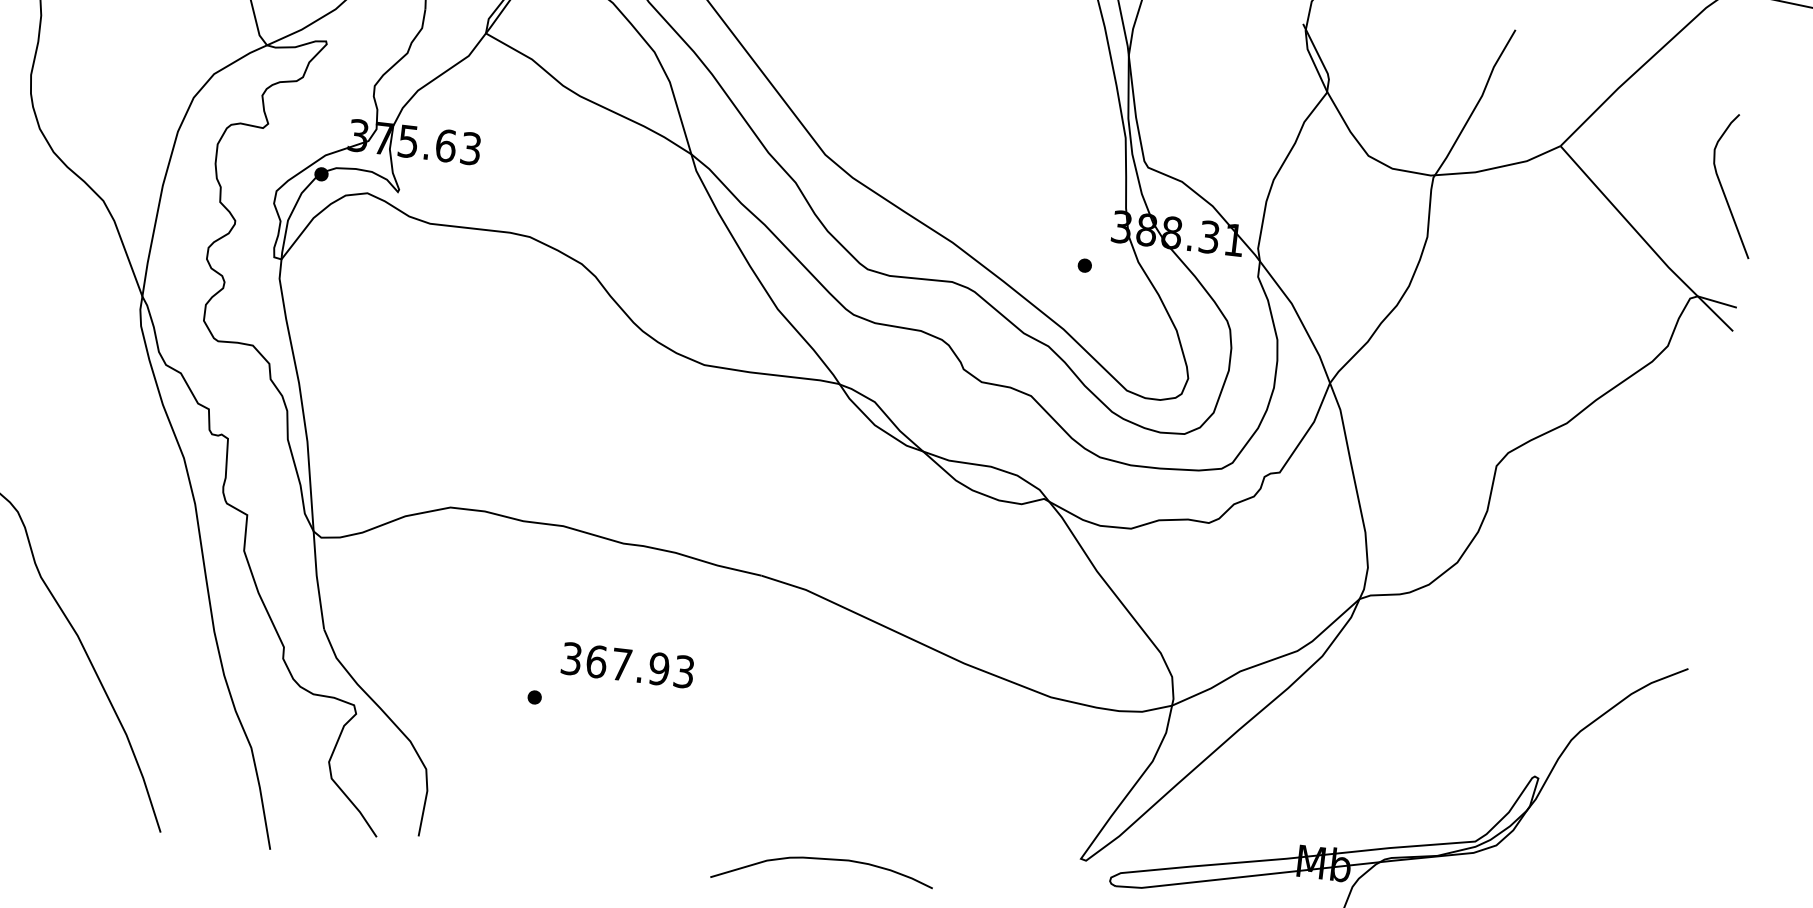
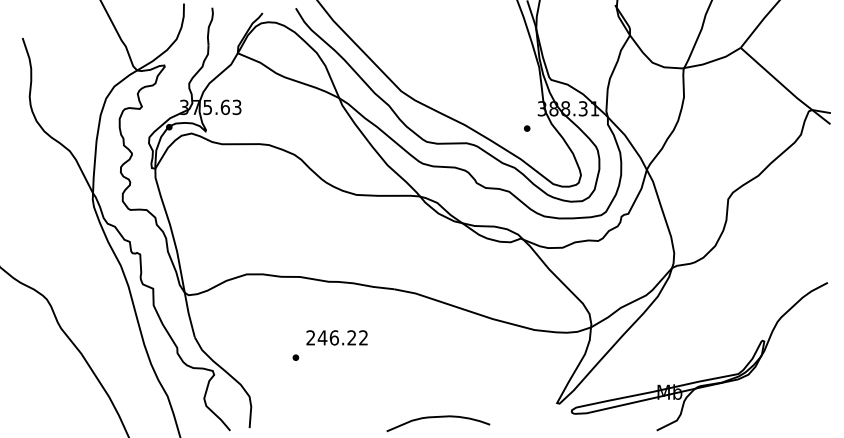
curve: (1724, 185) -> (818, 57), removed
text: (626, 664) -> (336, 337), 367.93 -> 246.22

